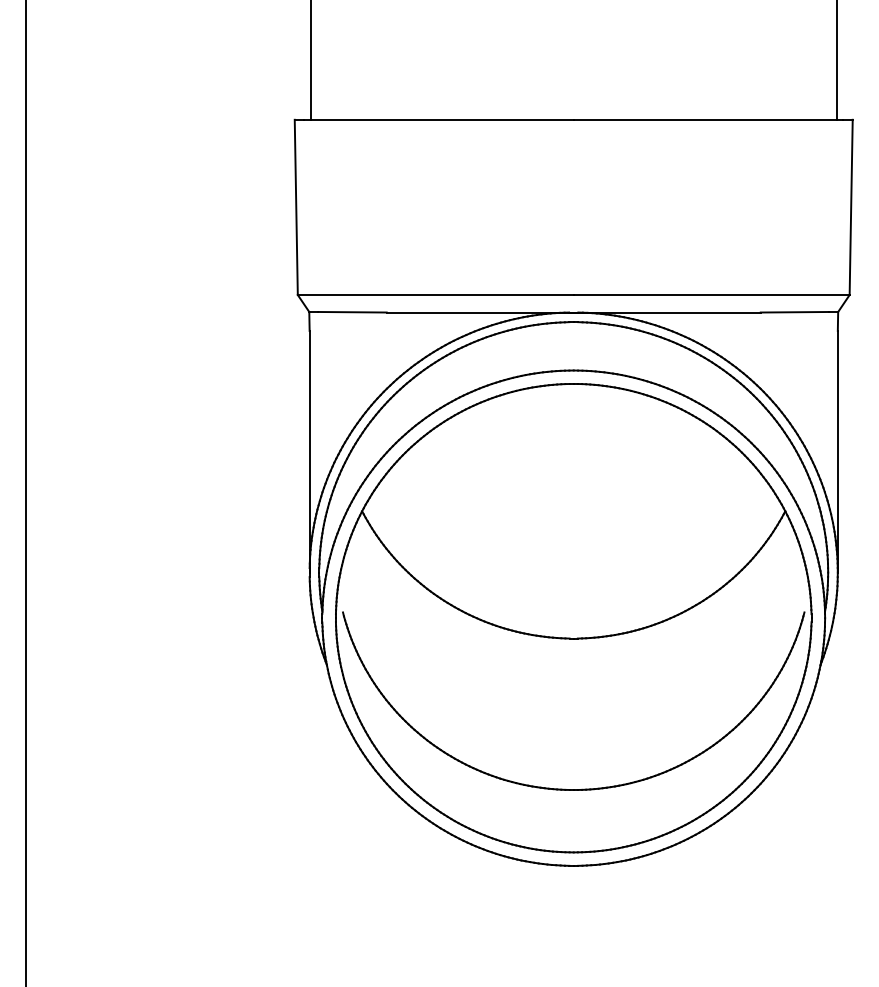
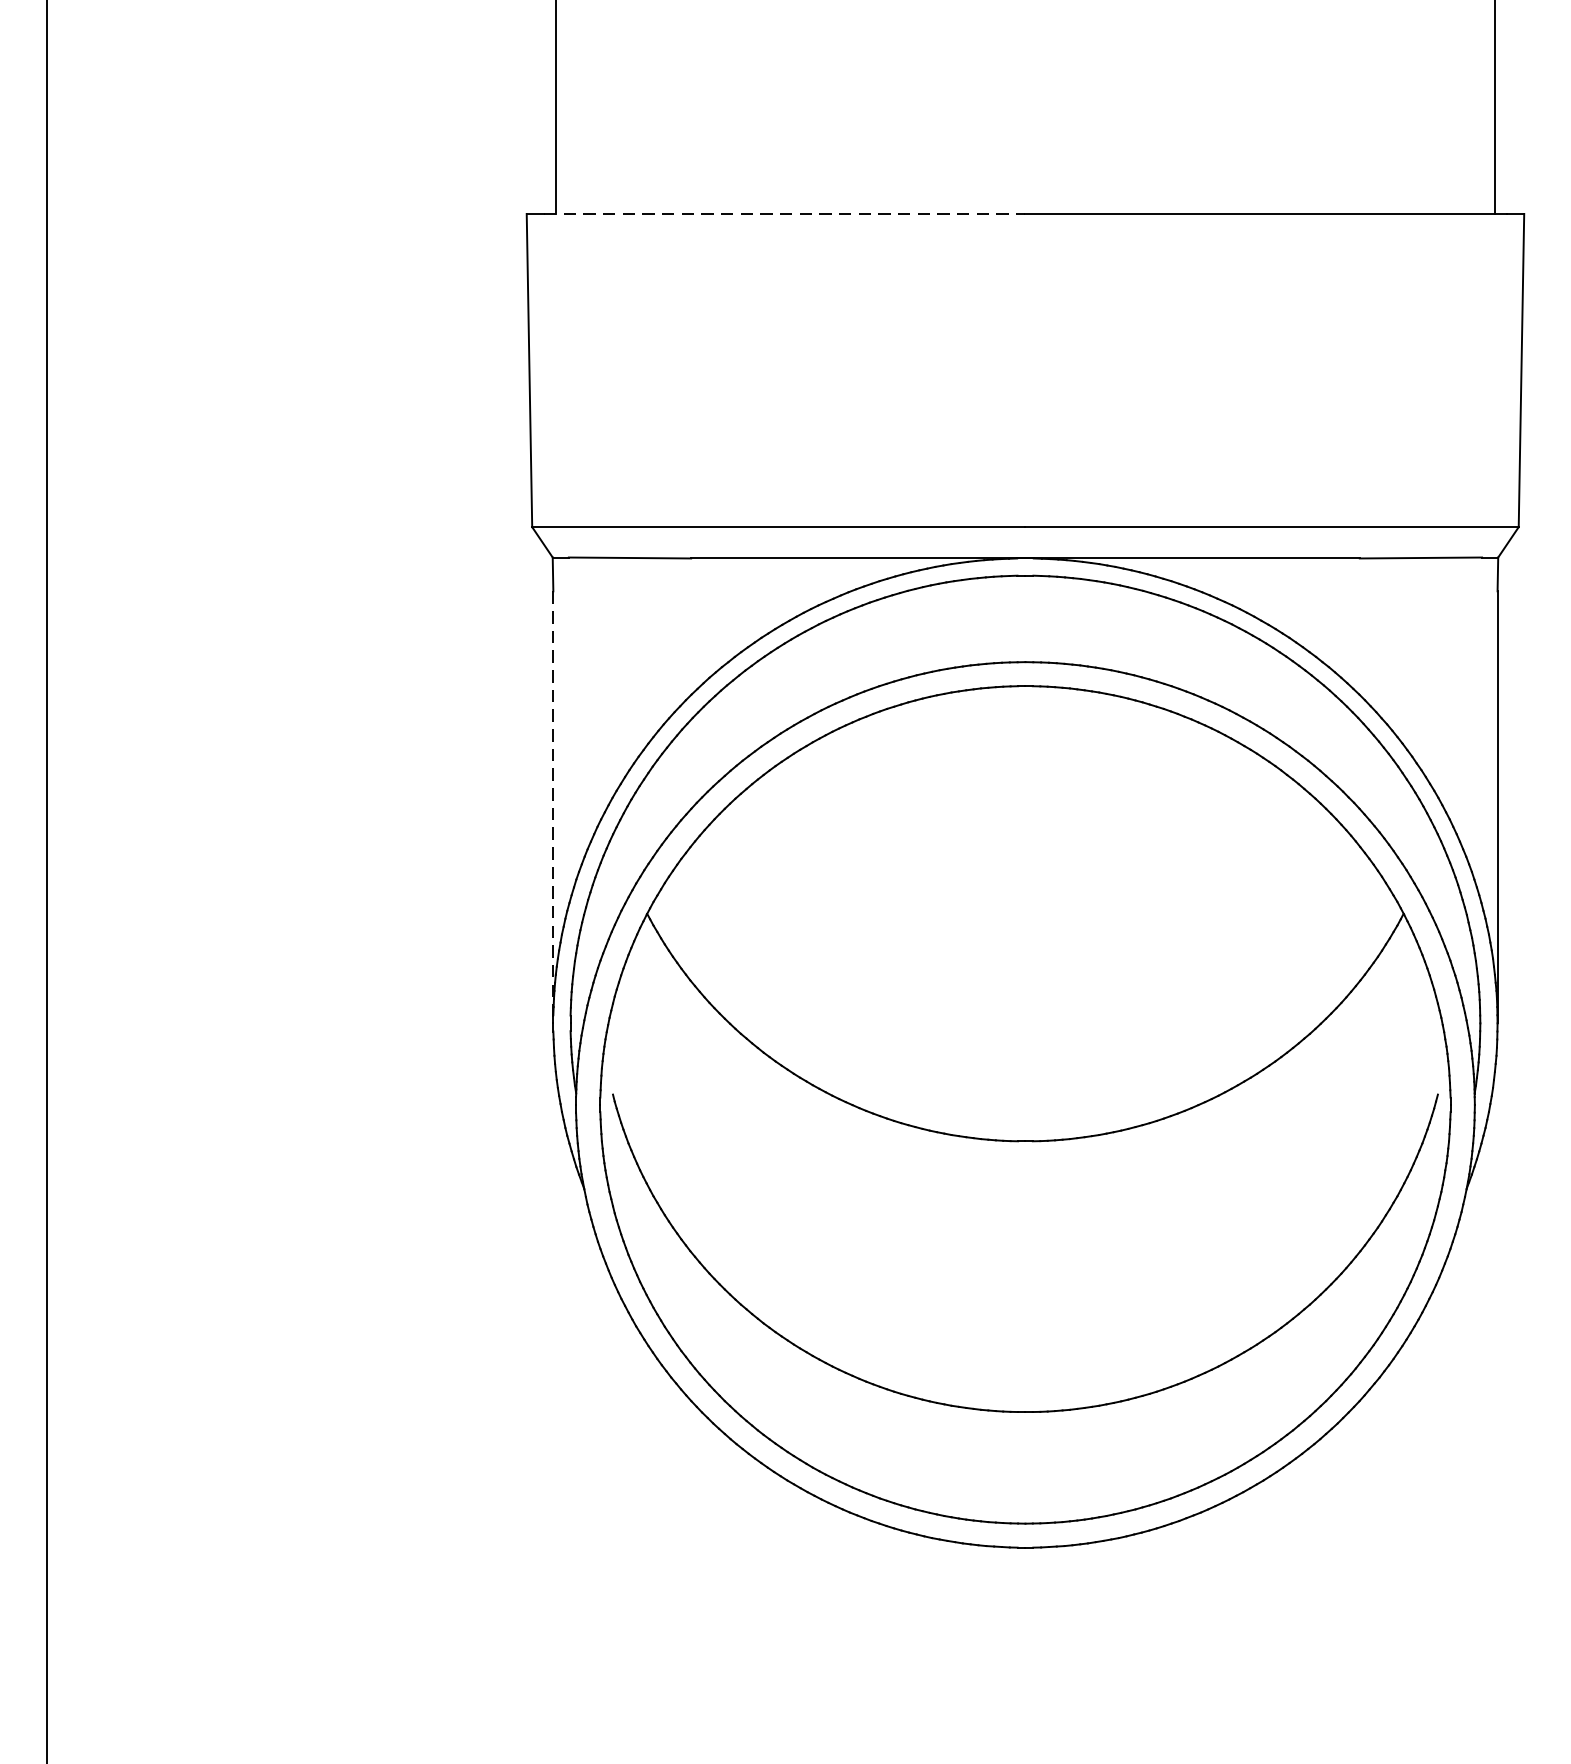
line: (439, 119) -> (785, 213), solid -> dashed
line: (309, 451) -> (553, 806), solid -> dashed

